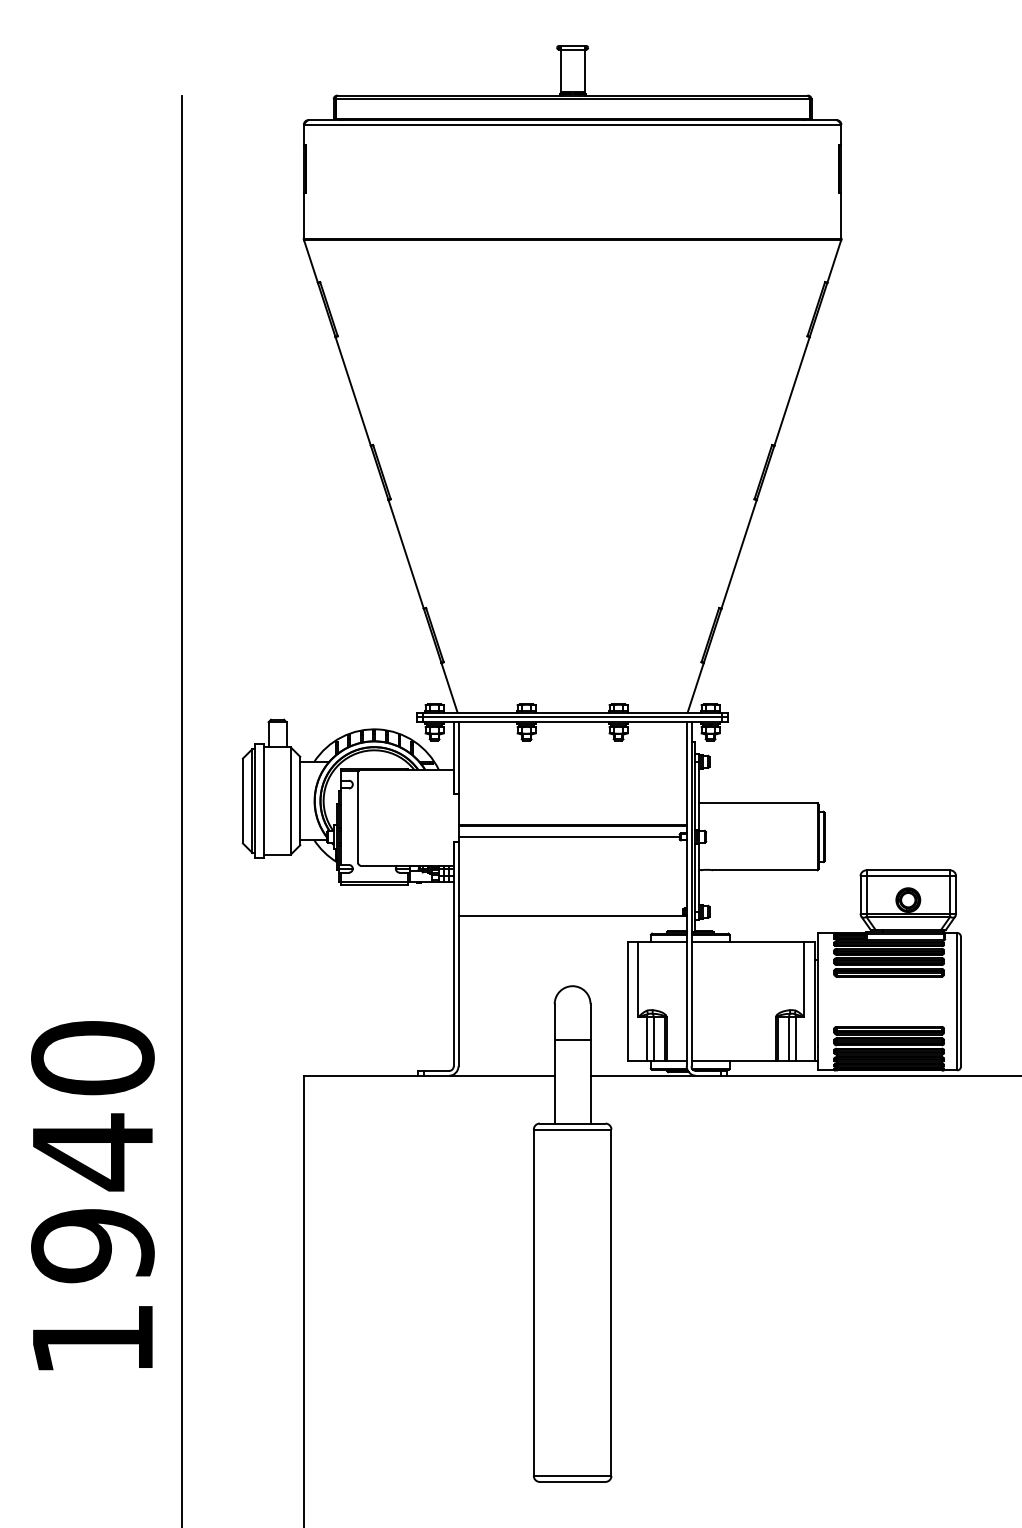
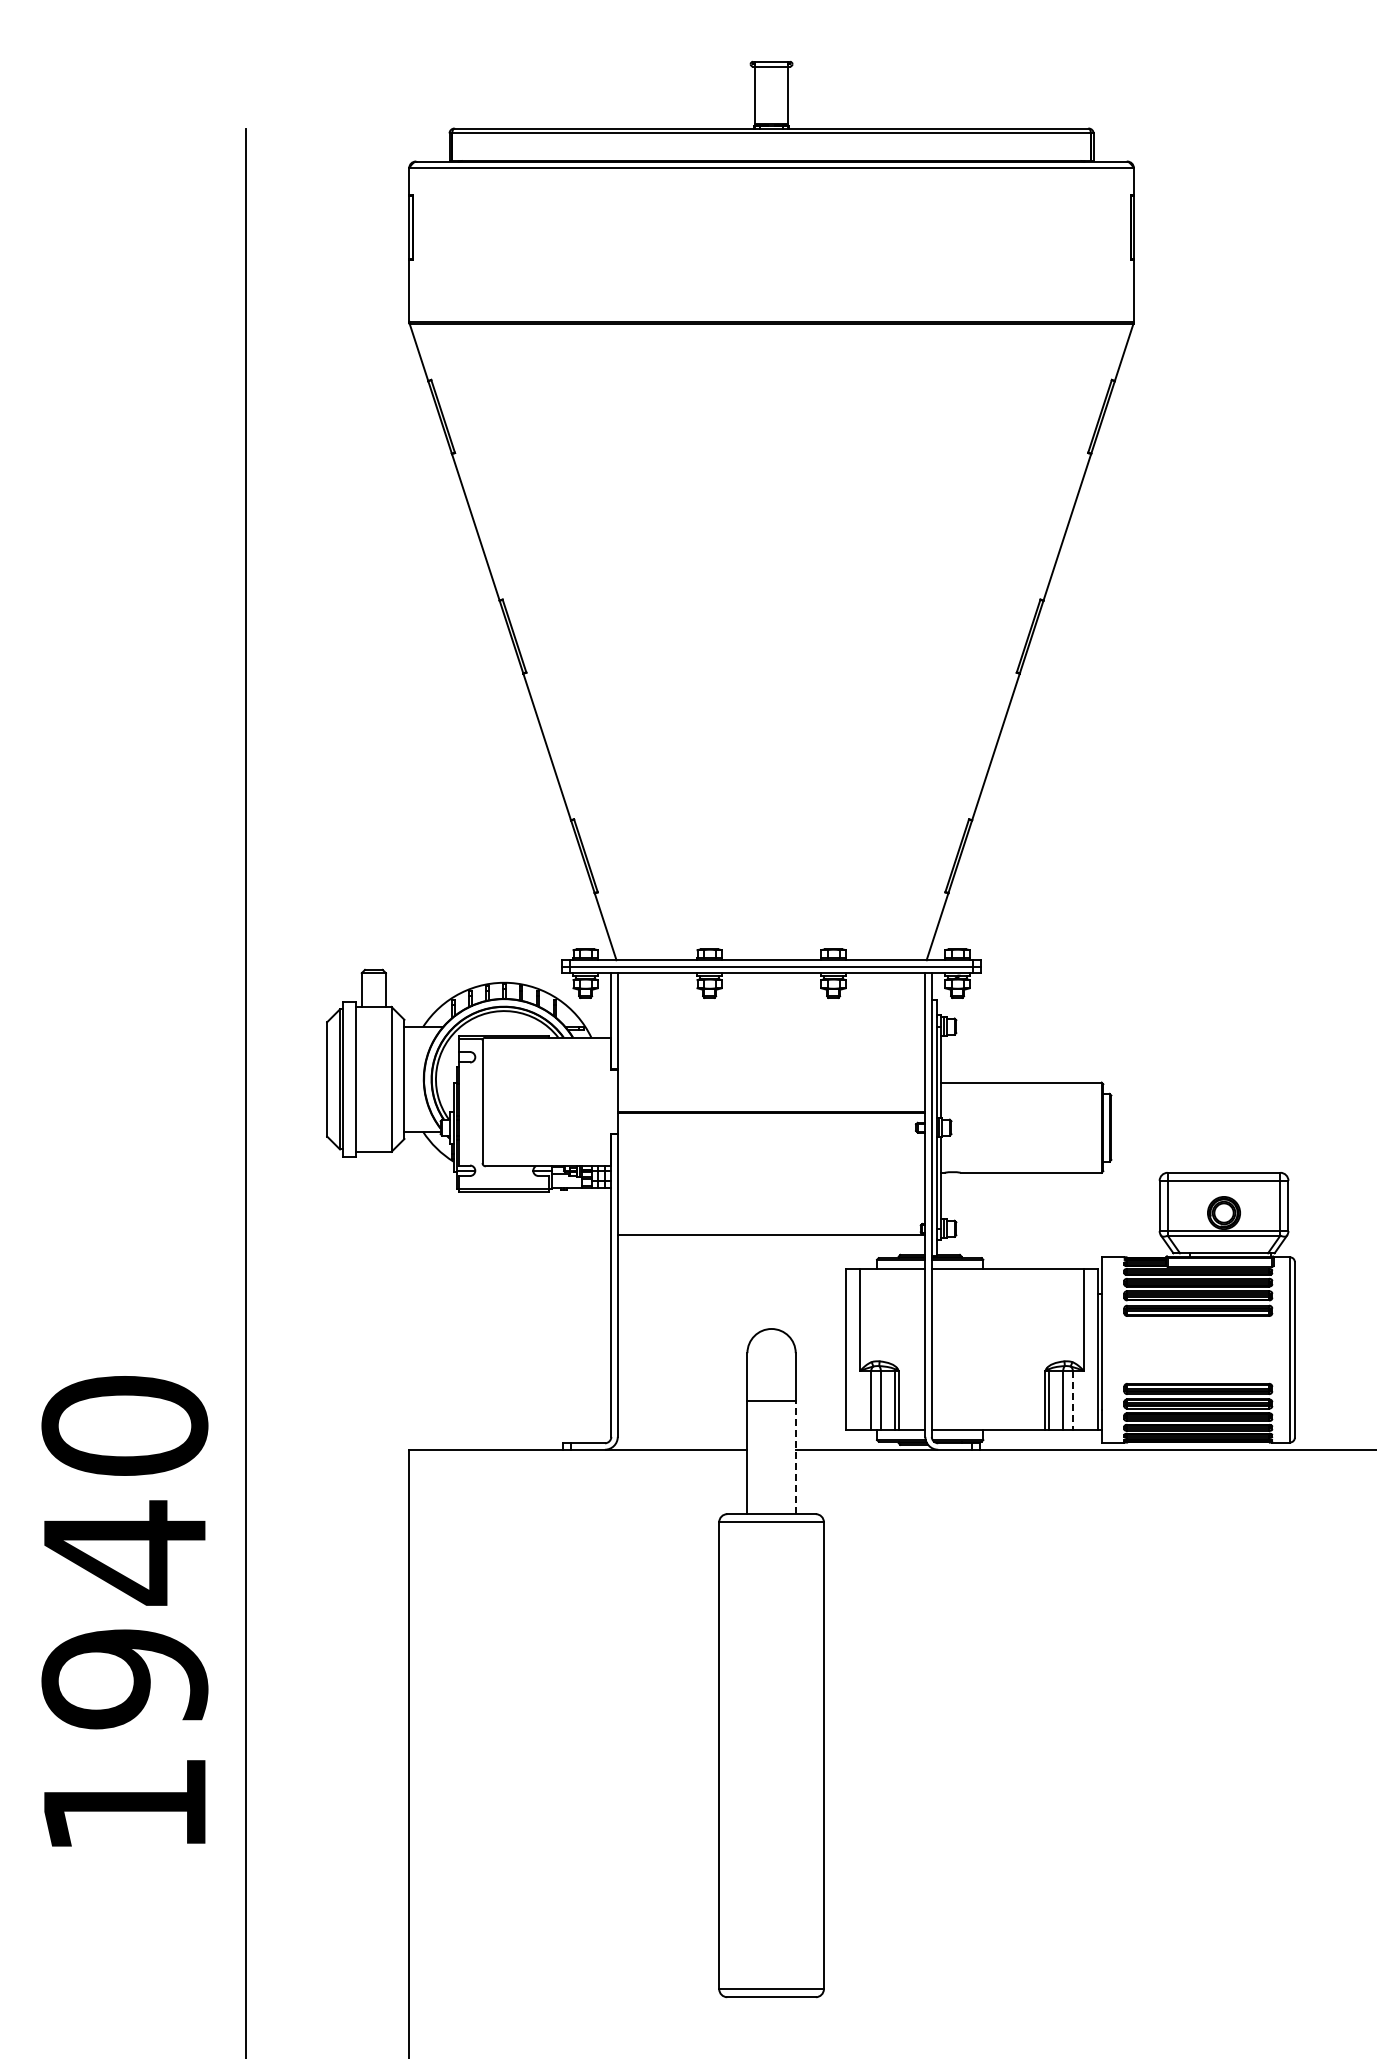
line: (568, 836) -> (766, 1127), removed
line: (795, 1039) -> (1072, 1400), solid -> dashed
line: (590, 1081) -> (795, 1457), solid -> dashed

